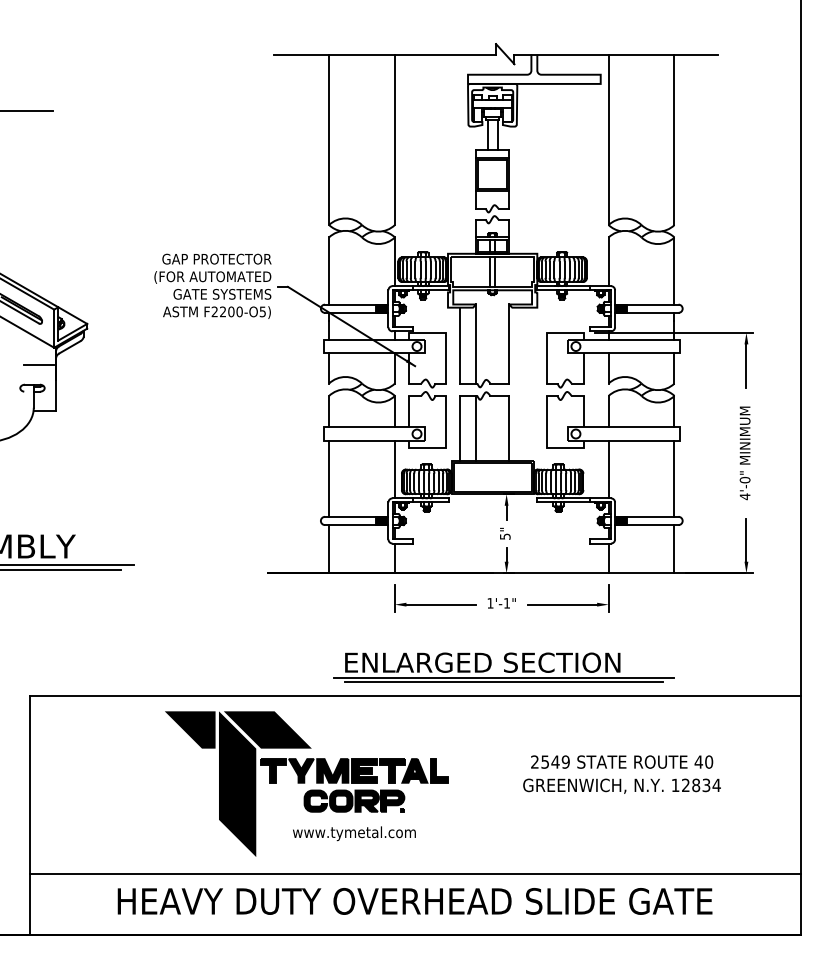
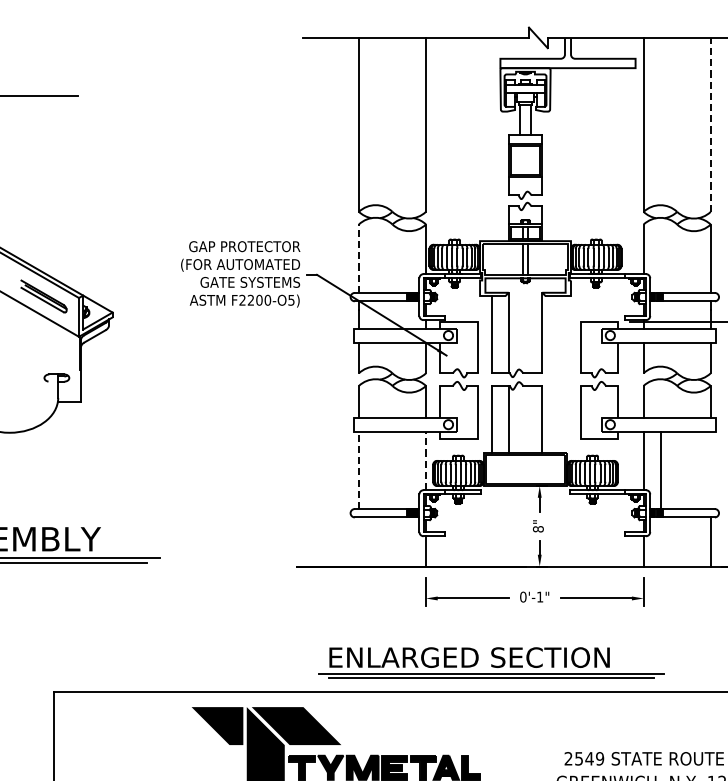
line: (674, 139) -> (710, 124), solid -> dashed
line: (329, 271) -> (359, 259), solid -> dashed
line: (38, 365) -> (63, 354), removed
line: (394, 469) -> (425, 460), solid -> dashed
line: (329, 478) -> (359, 469), solid -> dashed
line: (674, 478) -> (660, 469), moved
text: (504, 536) -> (537, 529), 5" -> 8"
line: (329, 549) -> (359, 542), removed
text: (490, 603) -> (523, 597), 1'-1" -> 0'-1"
part: (503, 667) -> (490, 662), moved

